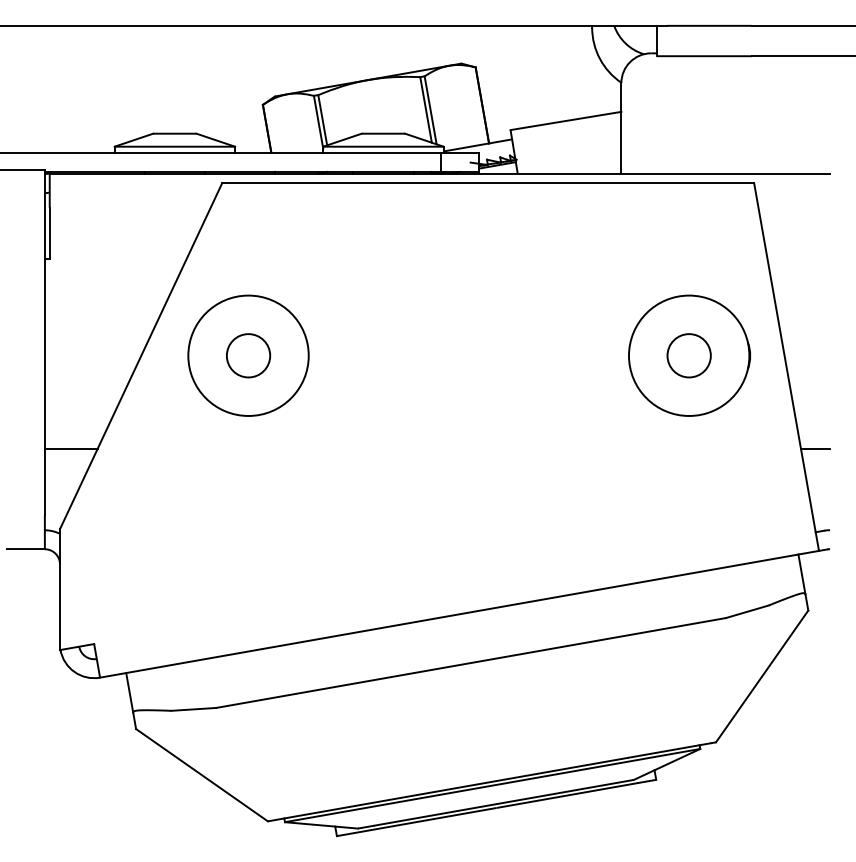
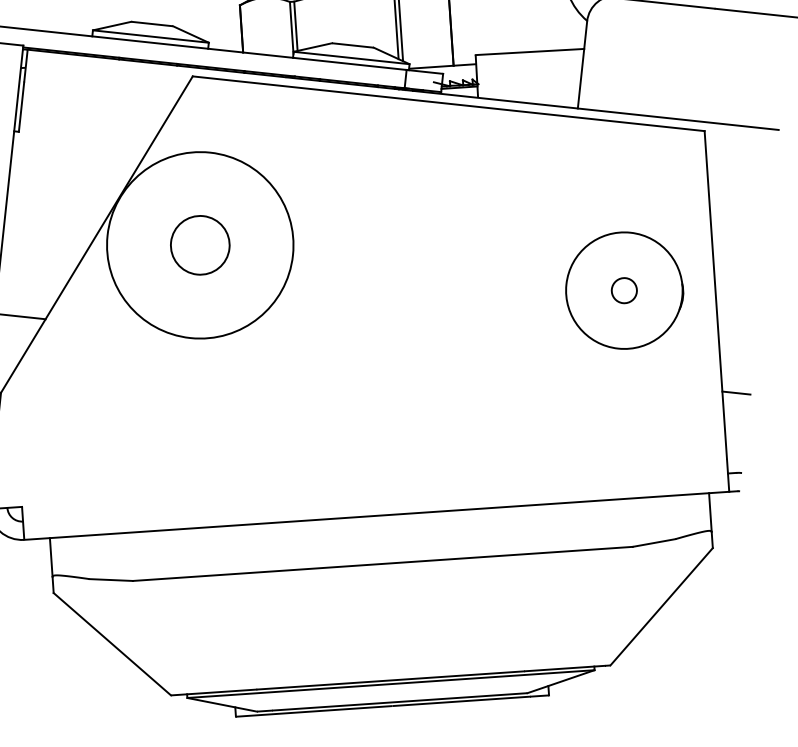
circle: (248, 355) -> (200, 245), size x1.4
circle: (248, 355) -> (200, 245), size x1.6
circle: (688, 355) -> (623, 290), size x0.6

